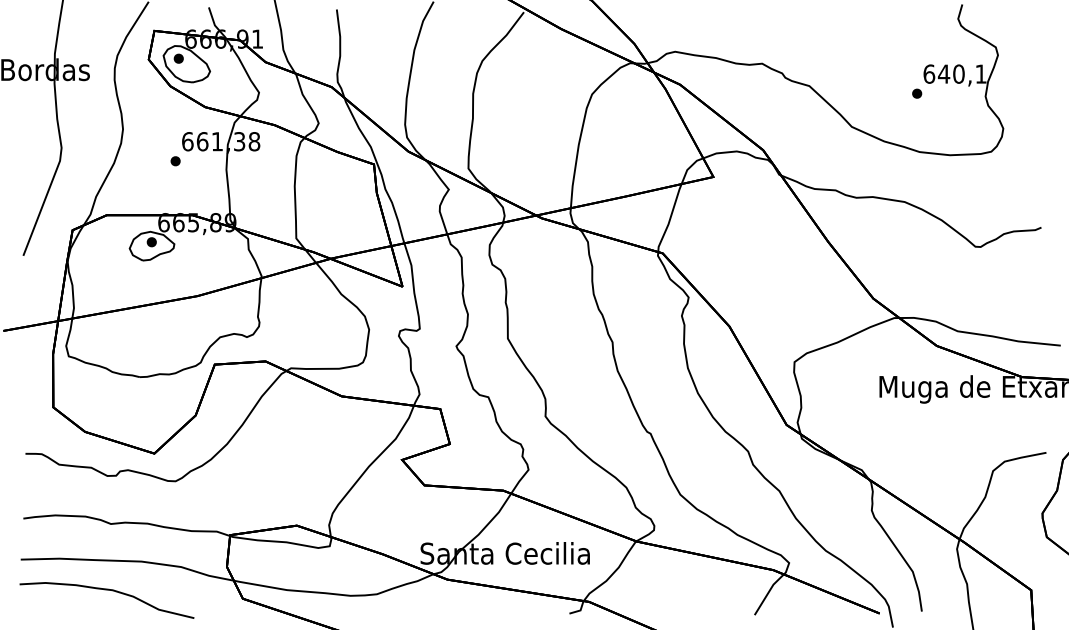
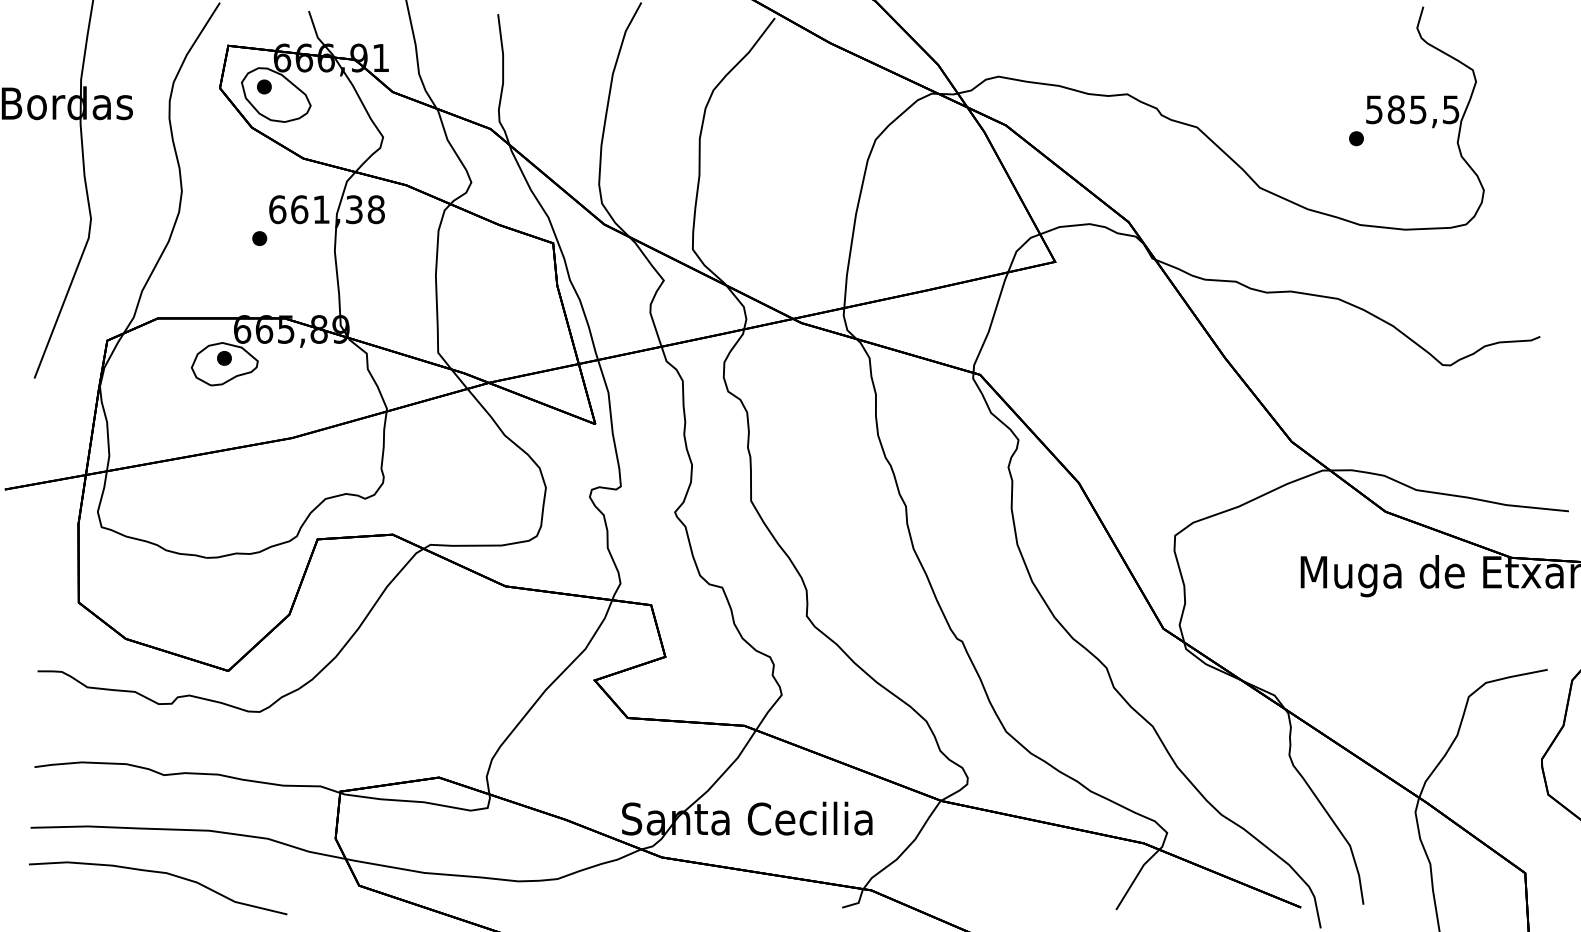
text: (954, 73) -> (1411, 108), 640,1 -> 585,5

